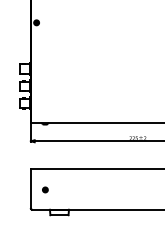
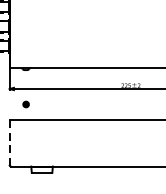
line: (30, 188) -> (9, 142), solid -> dashed
part: (45, 189) -> (26, 103), moved

